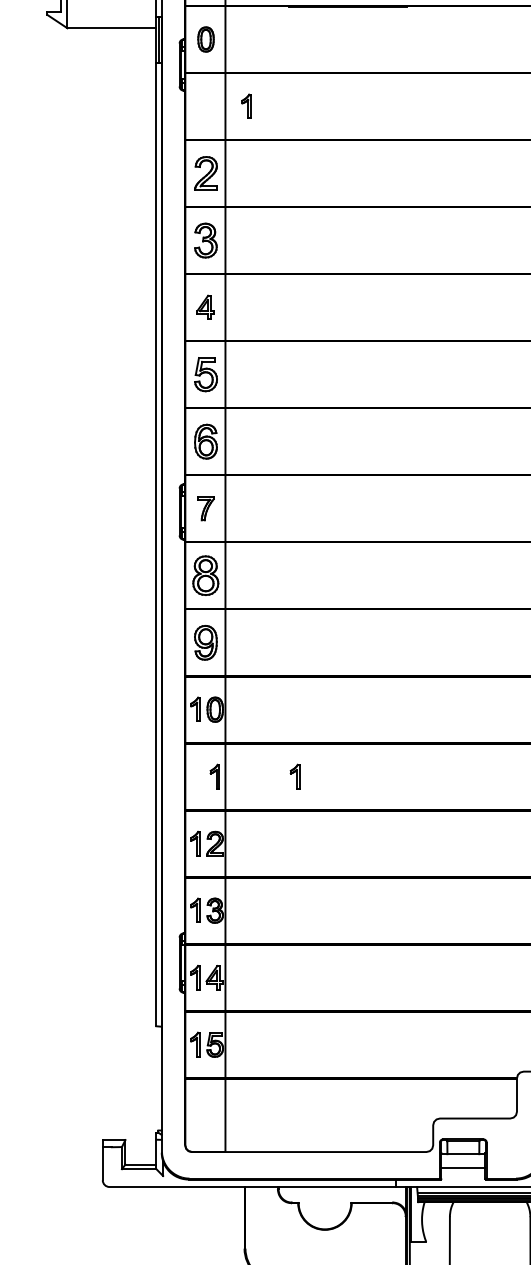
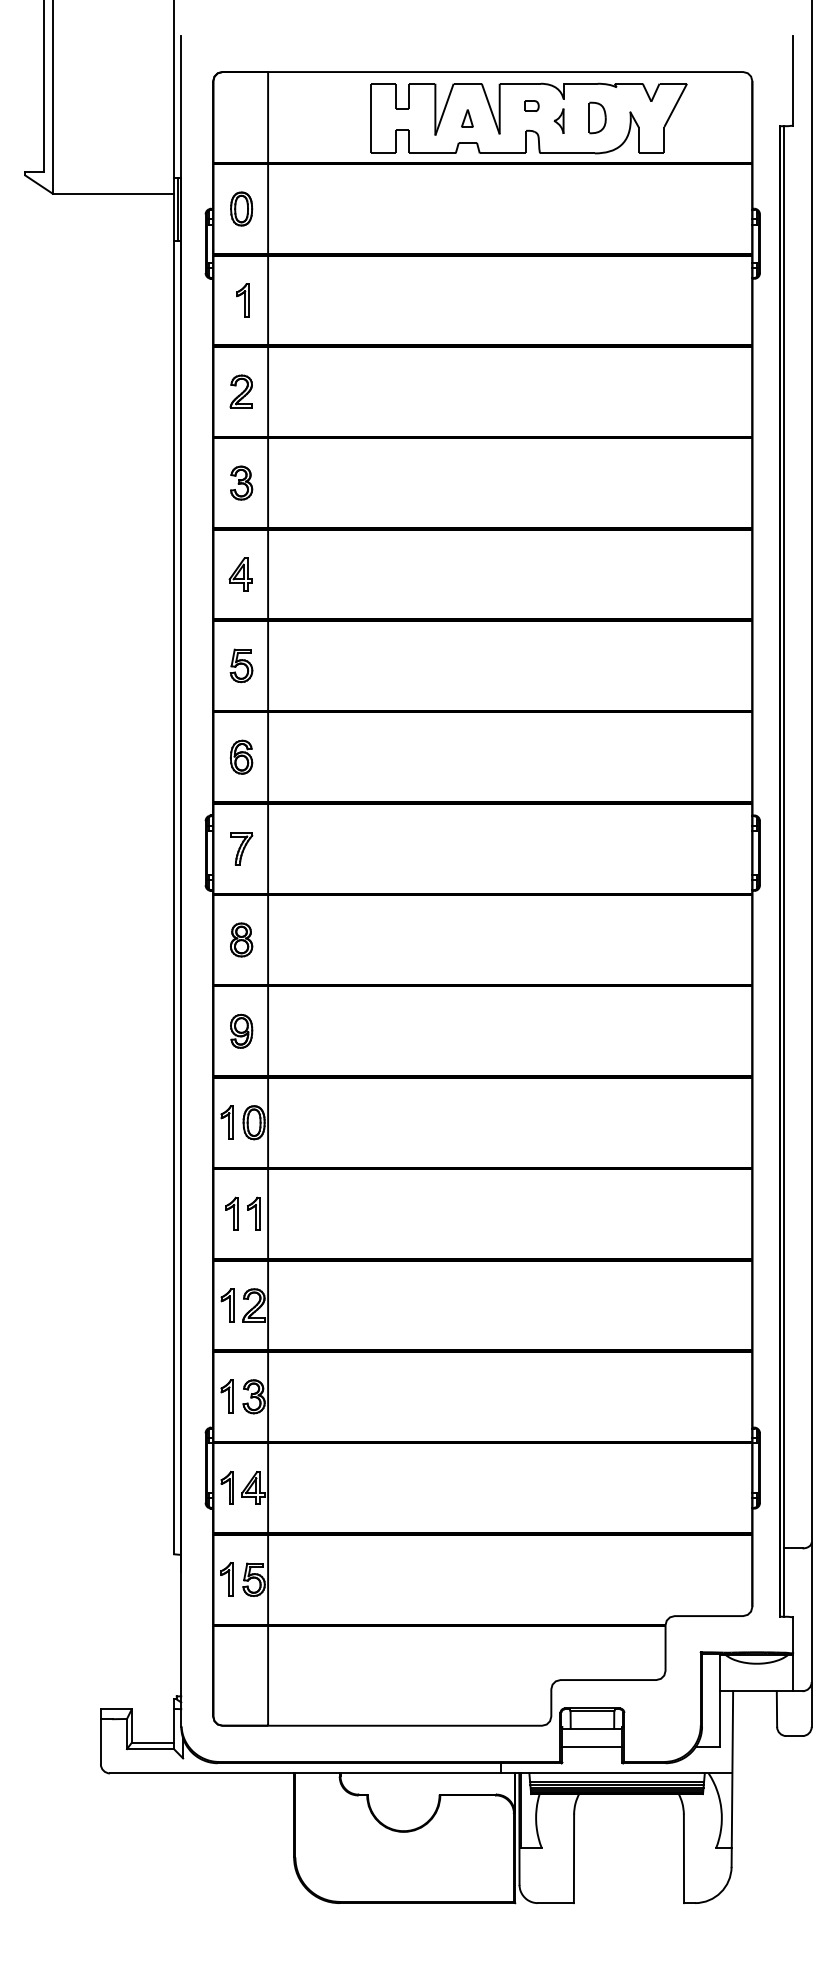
part: (246, 106) -> (242, 300), moved
part: (205, 173) -> (240, 391), size x0.71
part: (205, 240) -> (241, 482), size x0.71
part: (205, 374) -> (241, 665), size x0.71
part: (205, 441) -> (241, 756), size x0.71
part: (205, 575) -> (241, 939), size x0.62
part: (205, 642) -> (241, 1030), size x0.71
part: (294, 776) -> (231, 1213), moved

